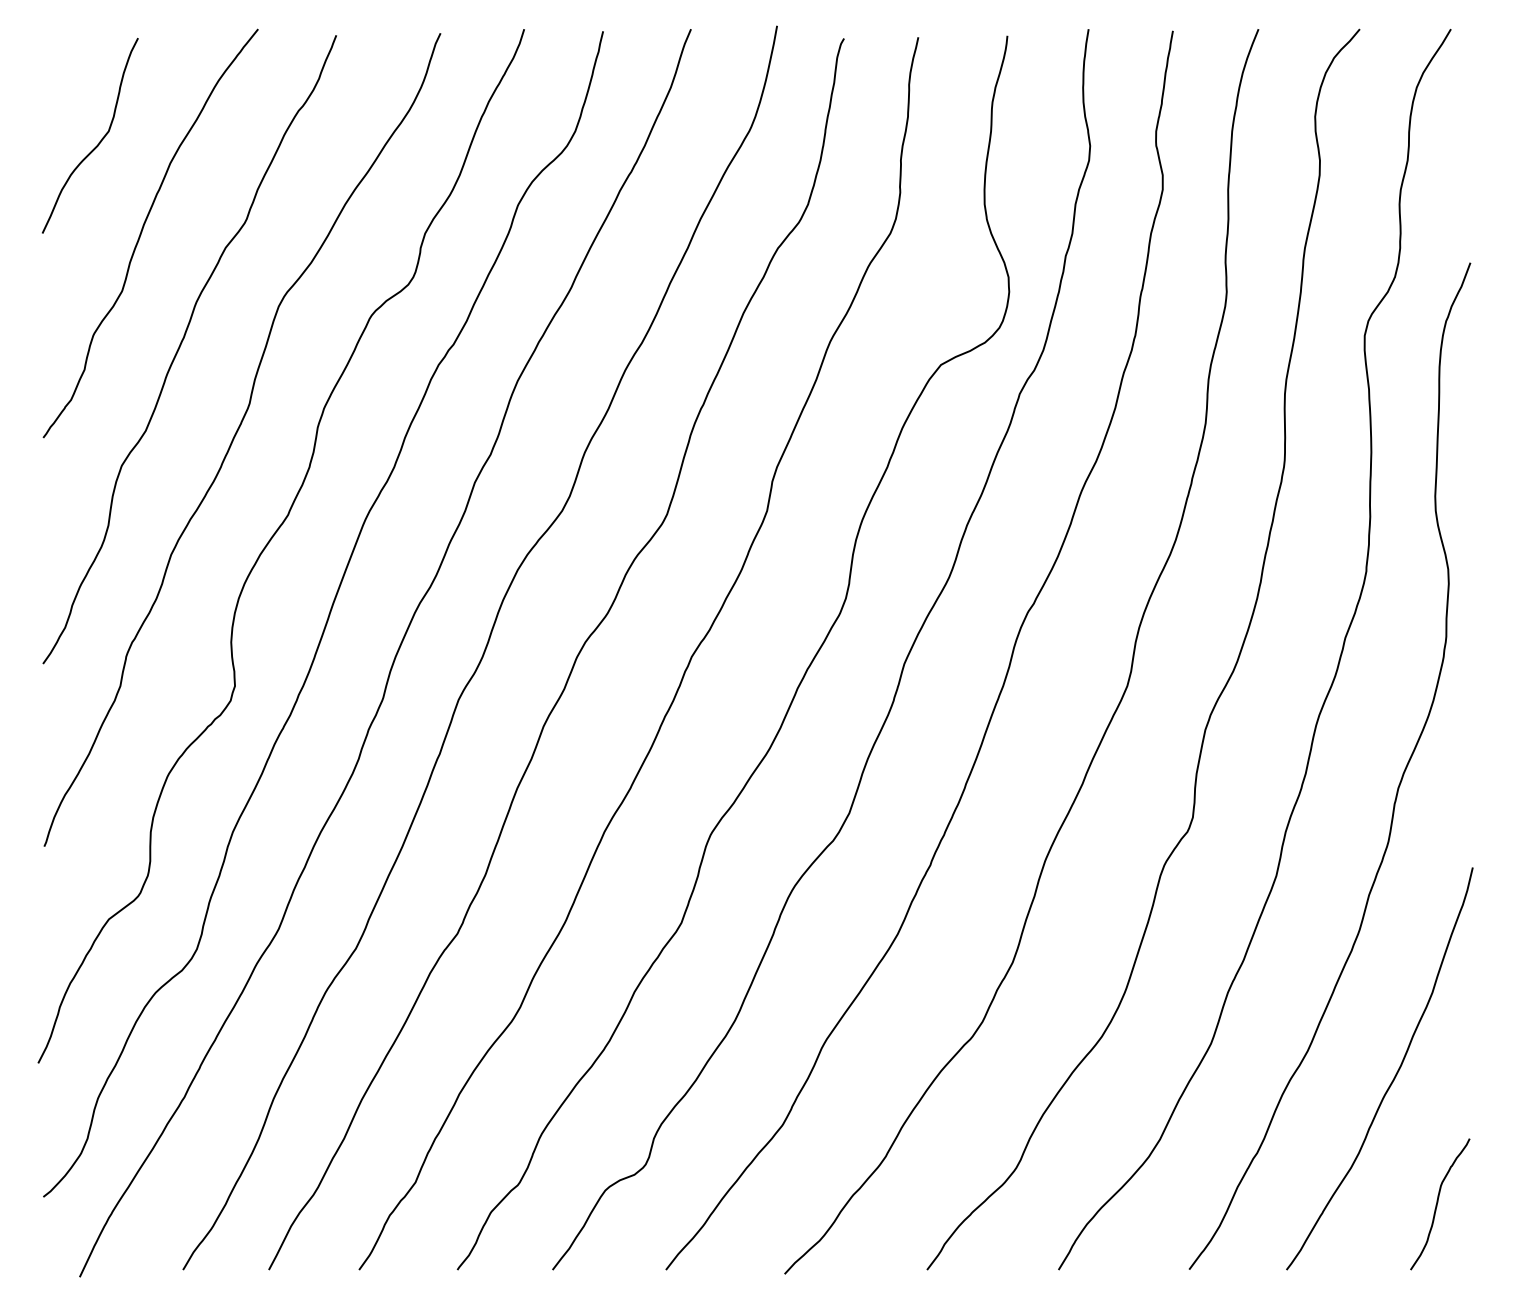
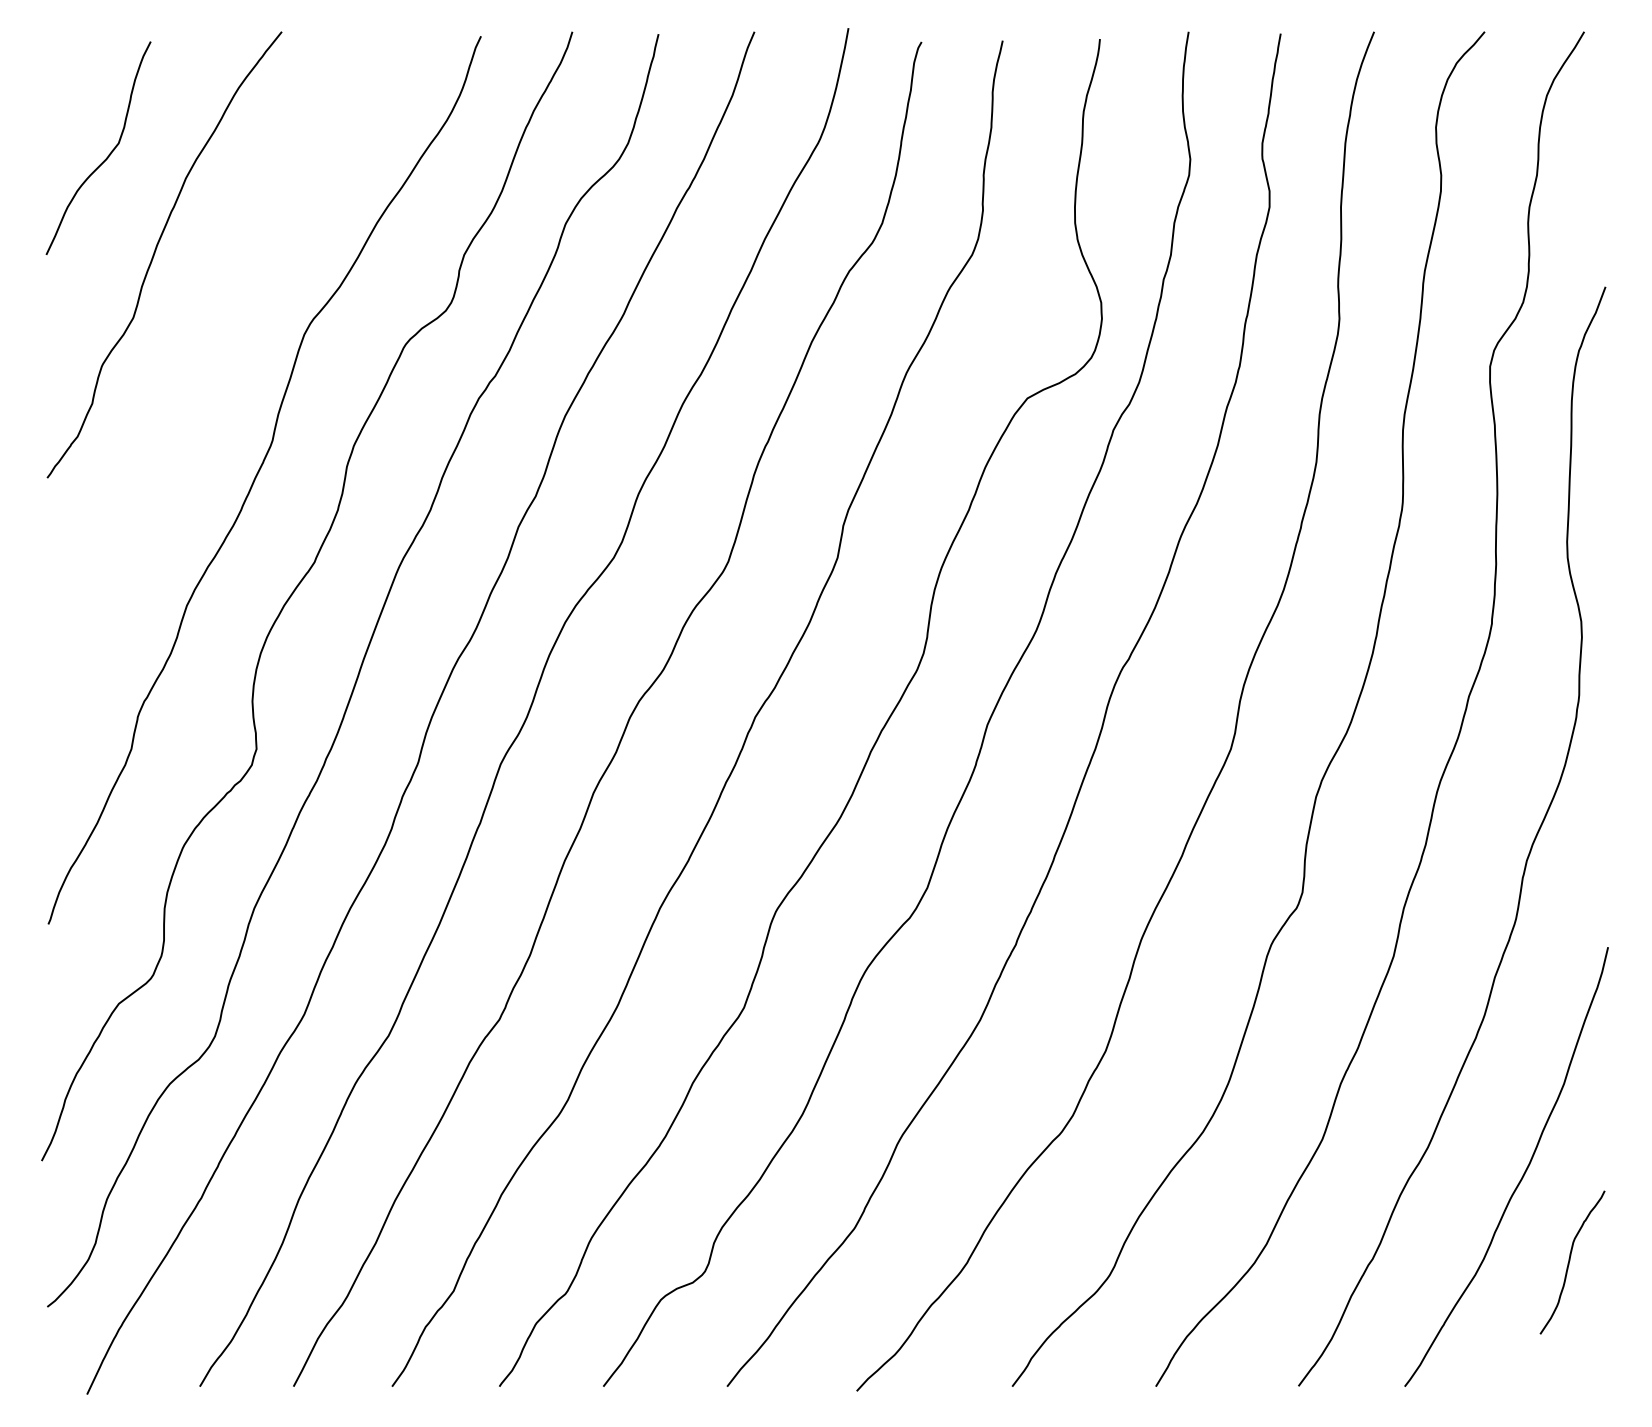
curve: (181, 345) -> (198, 377), removed
curve: (1438, 1202) -> (1570, 1260), moved

